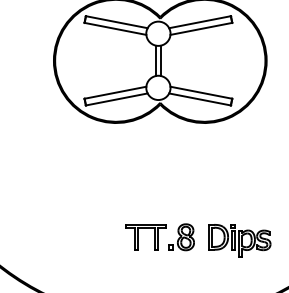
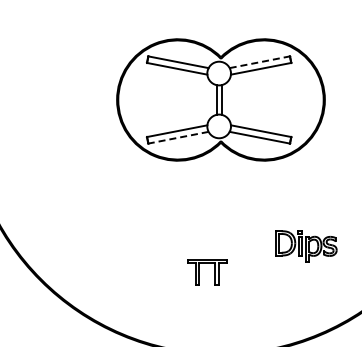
line: (199, 22) -> (259, 62), solid -> dashed
line: (116, 99) -> (178, 137), solid -> dashed
part: (181, 236) -> (241, 271), removed
part: (239, 240) -> (306, 246), moved

